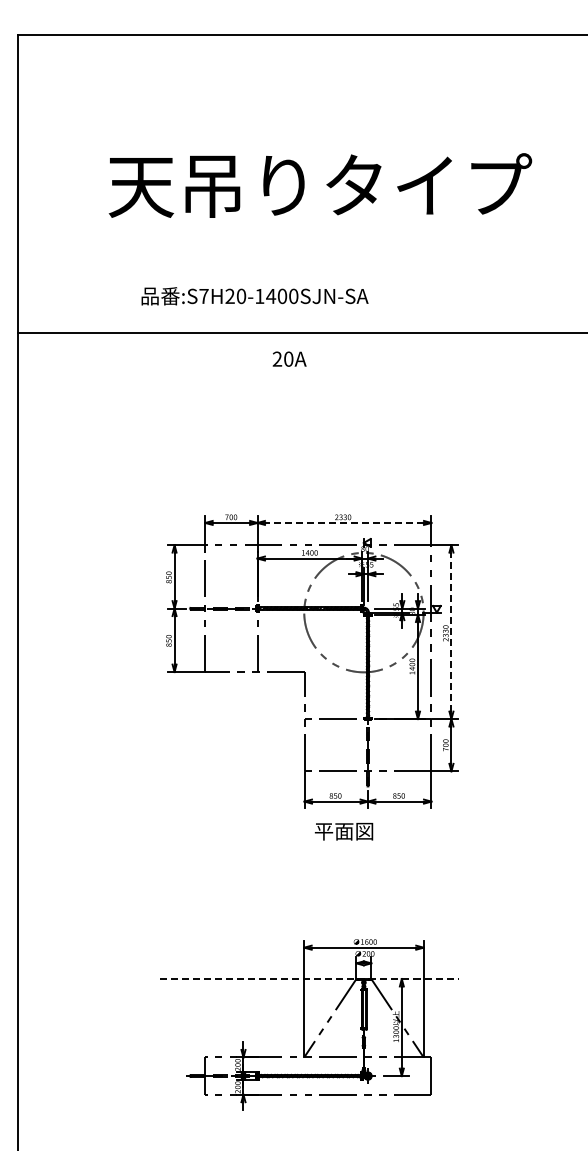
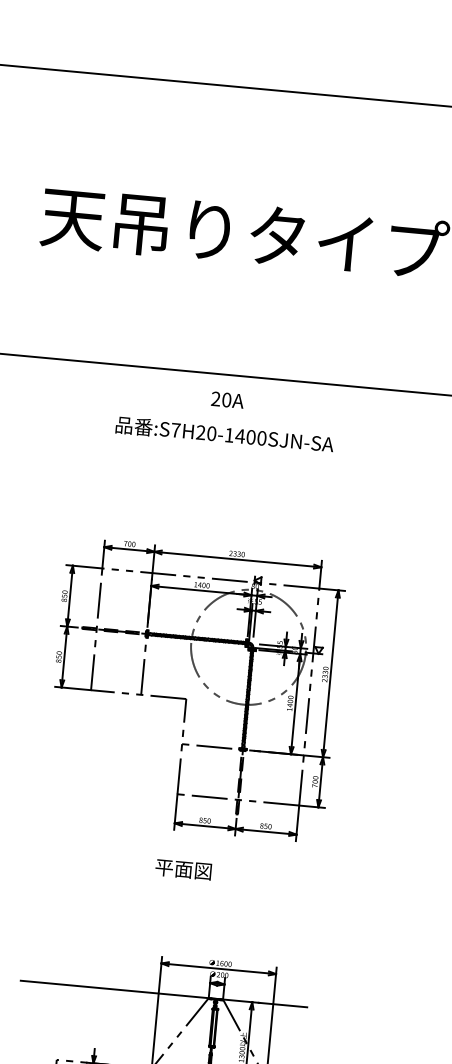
text: (254, 296) -> (224, 434), moved
text: (289, 358) -> (227, 399), moved
line: (343, 522) -> (236, 559), dashed -> solid
line: (451, 631) -> (330, 673), dashed -> solid
text: (343, 831) -> (183, 869), moved
line: (310, 979) -> (164, 994), dashed -> solid

